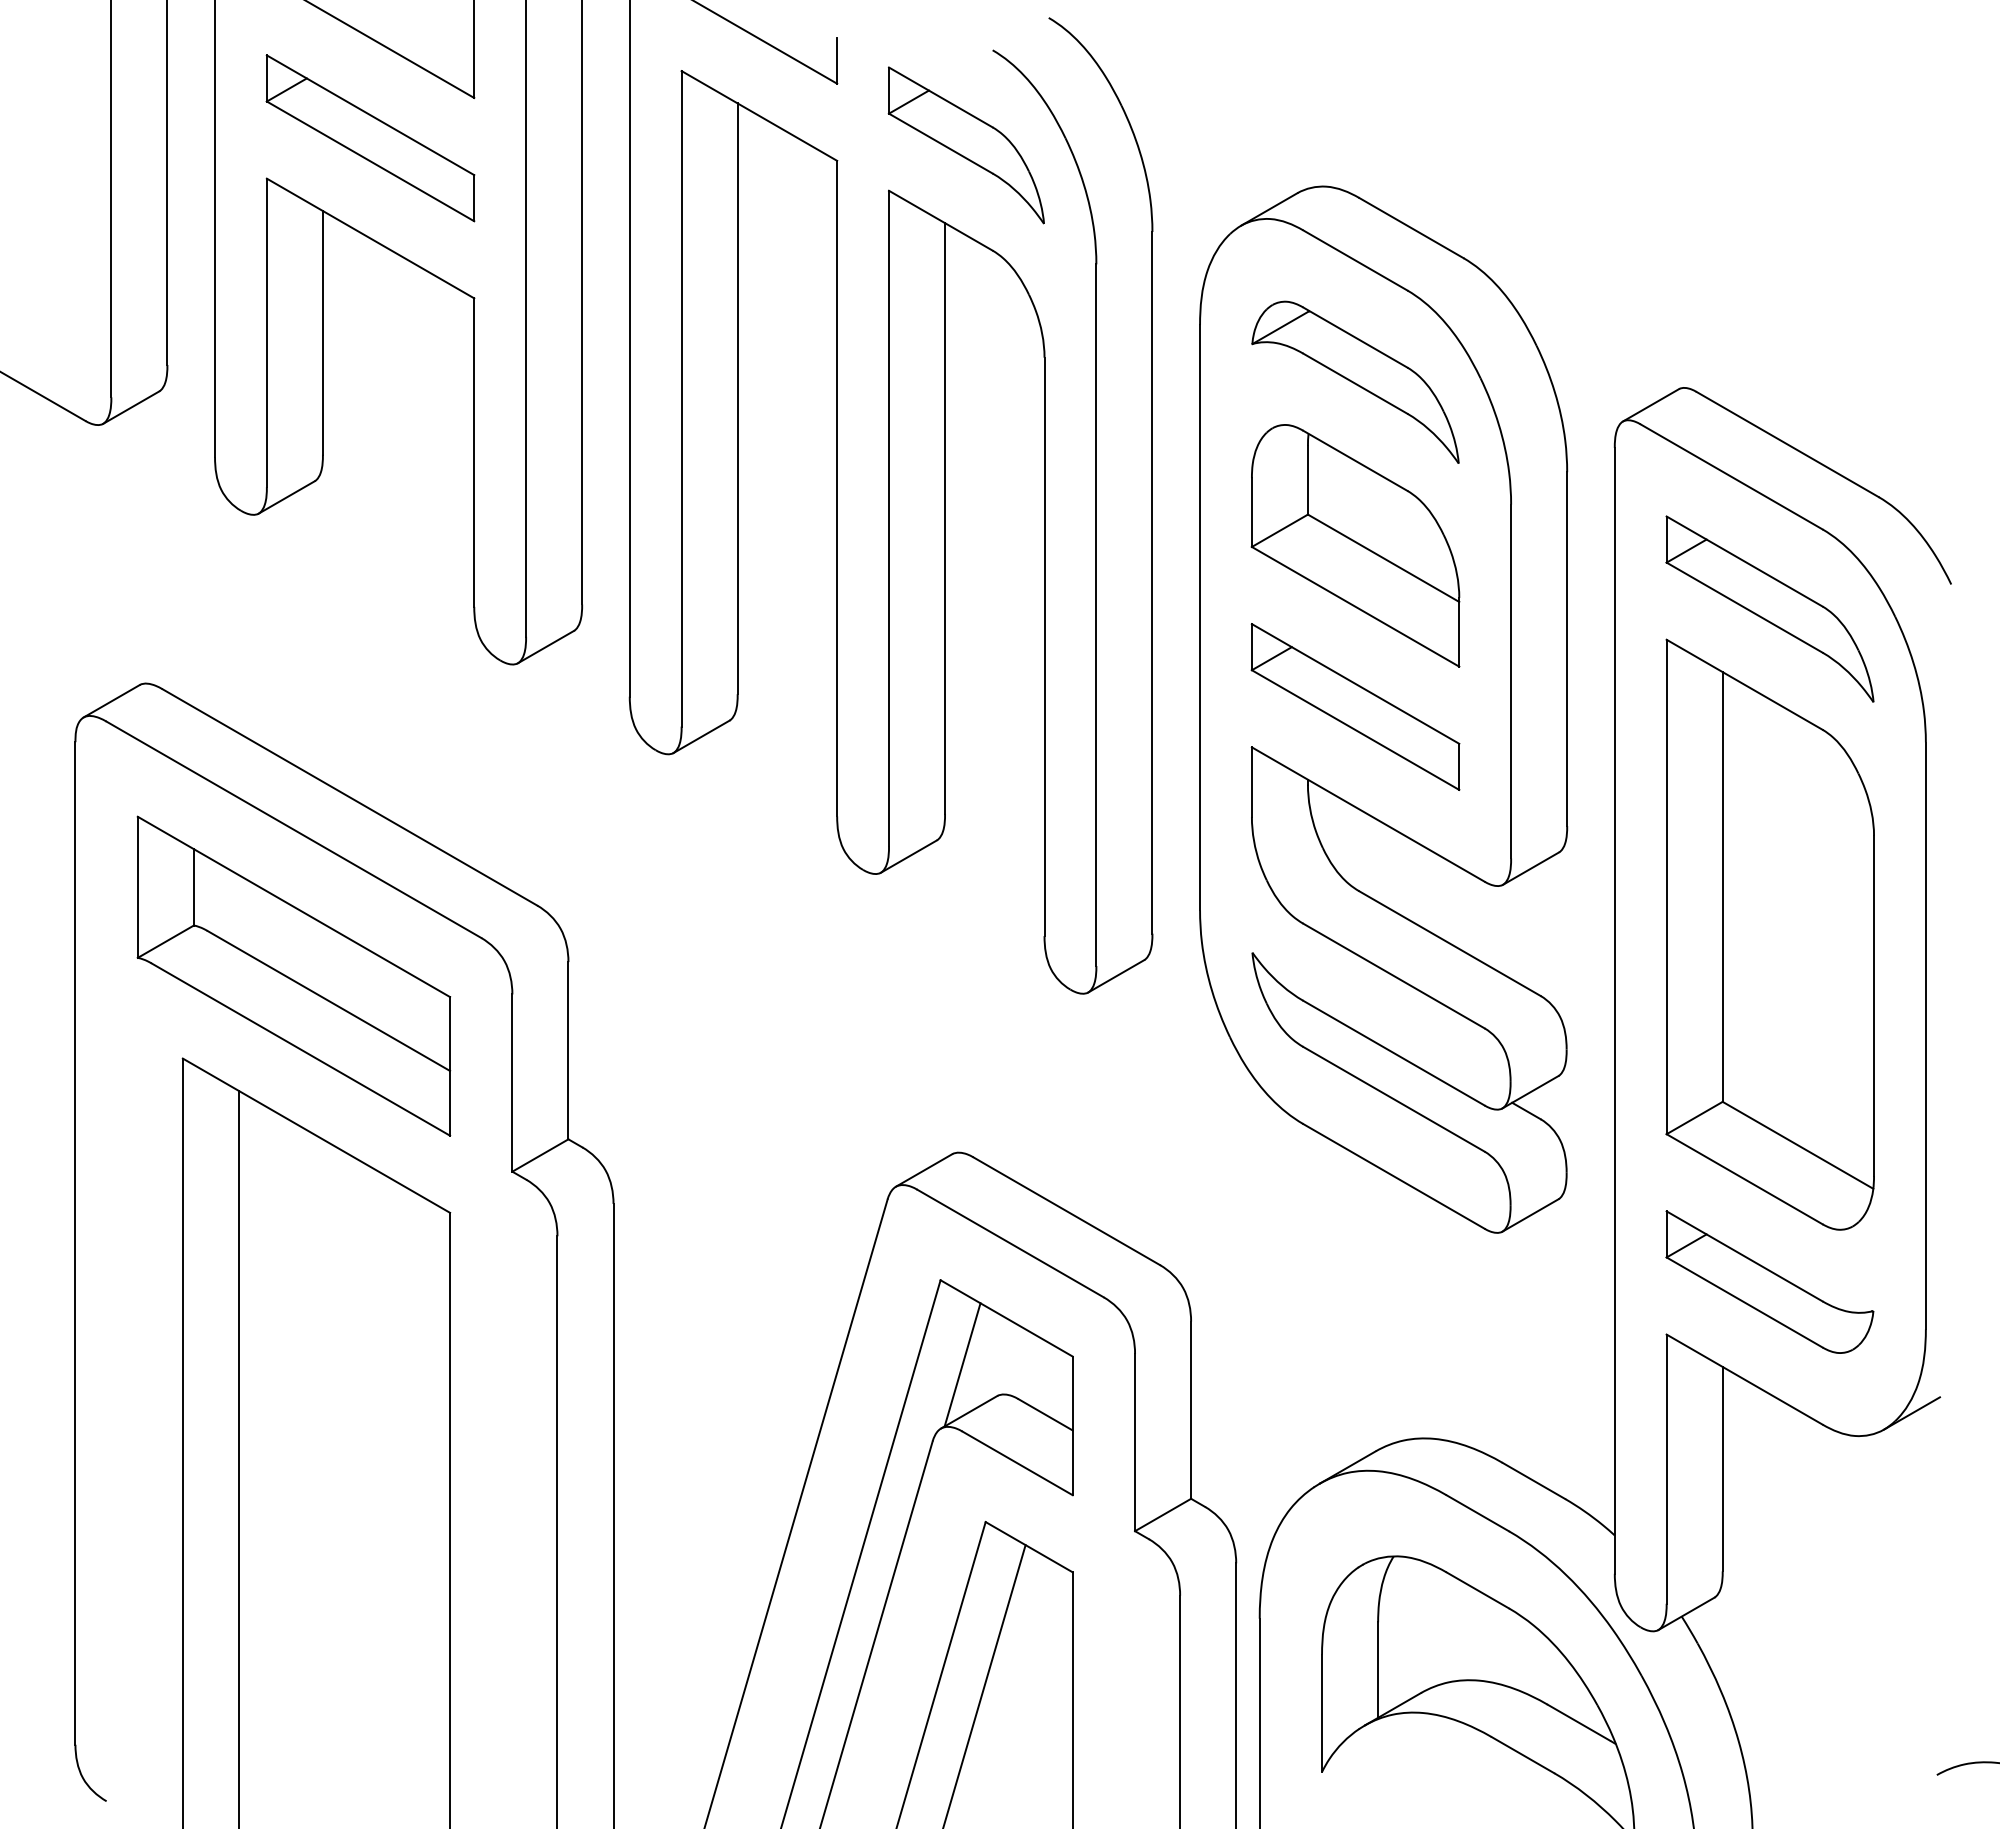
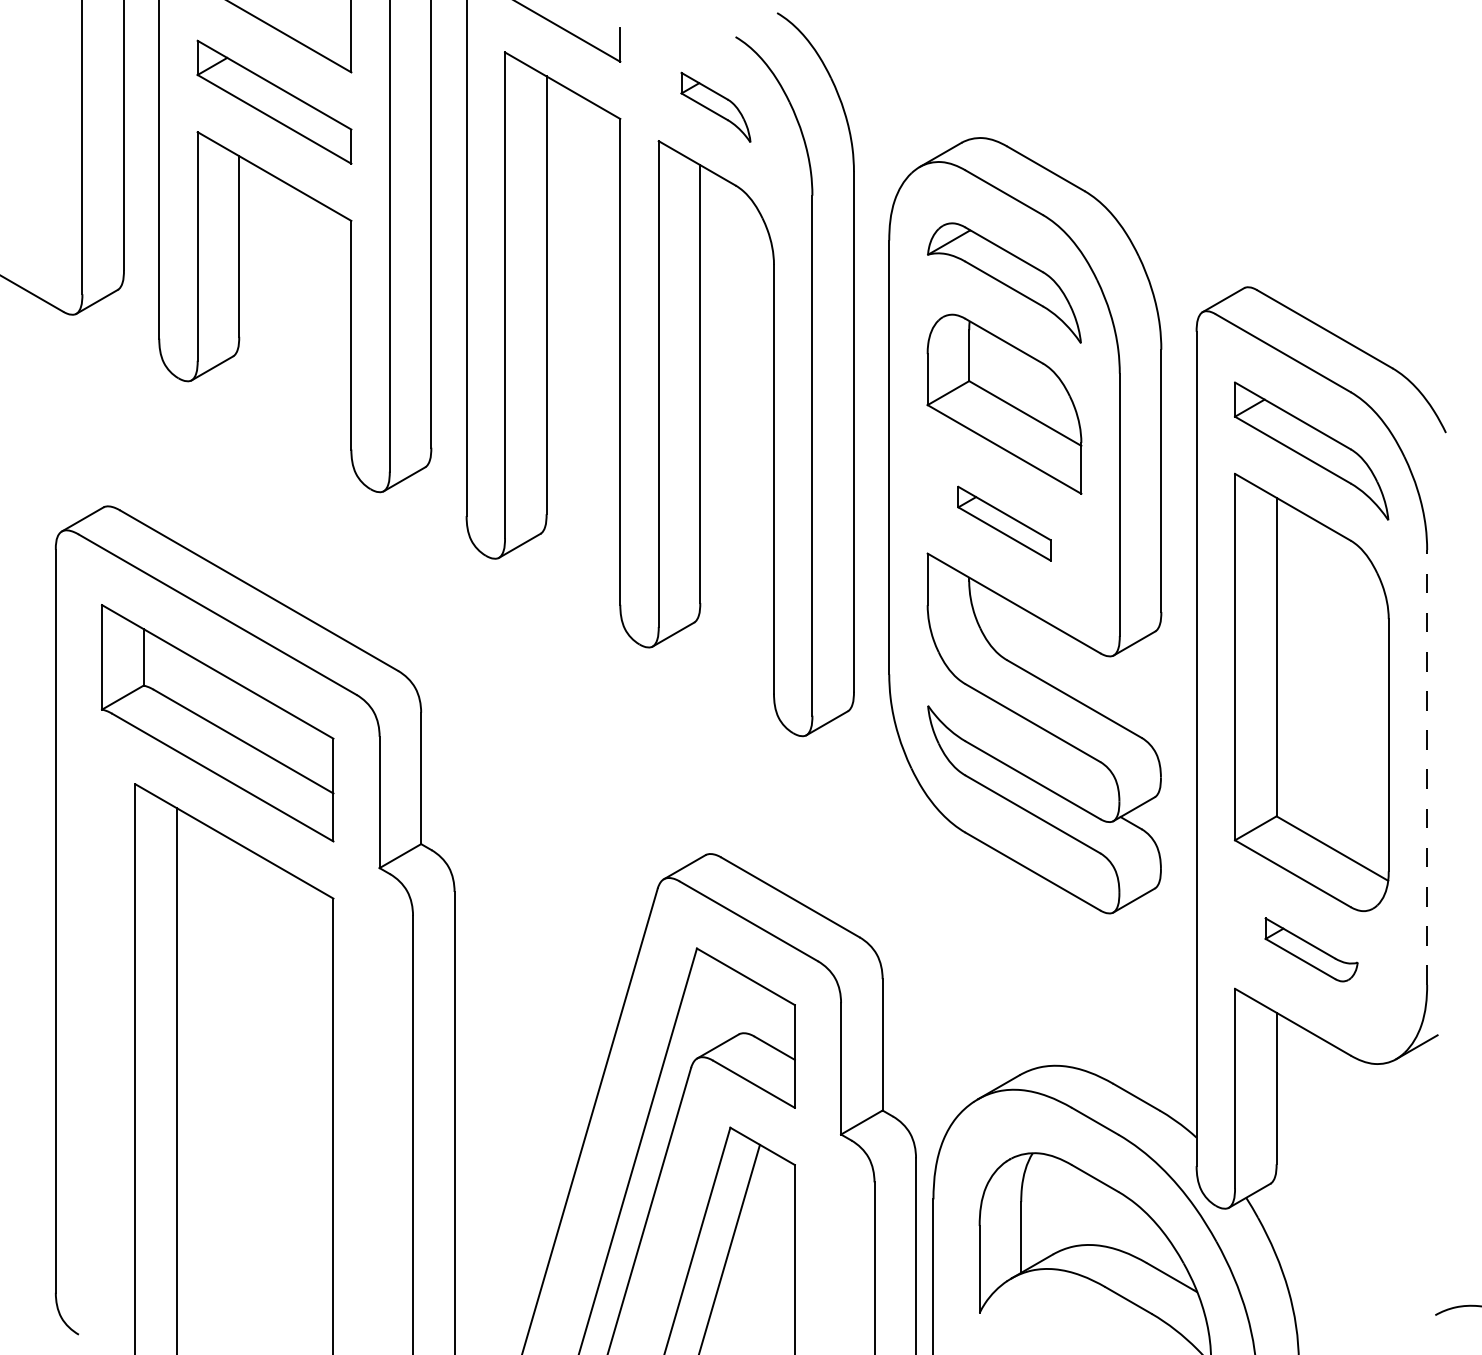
part: (965, 145) -> (715, 107), size x0.6
part: (1355, 706) -> (1004, 523), size x0.6
line: (1925, 1035) -> (1426, 767), solid -> dashed
part: (1769, 1281) -> (1311, 949), size x0.6
line: (962, 1364) -> (713, 1010), removed

